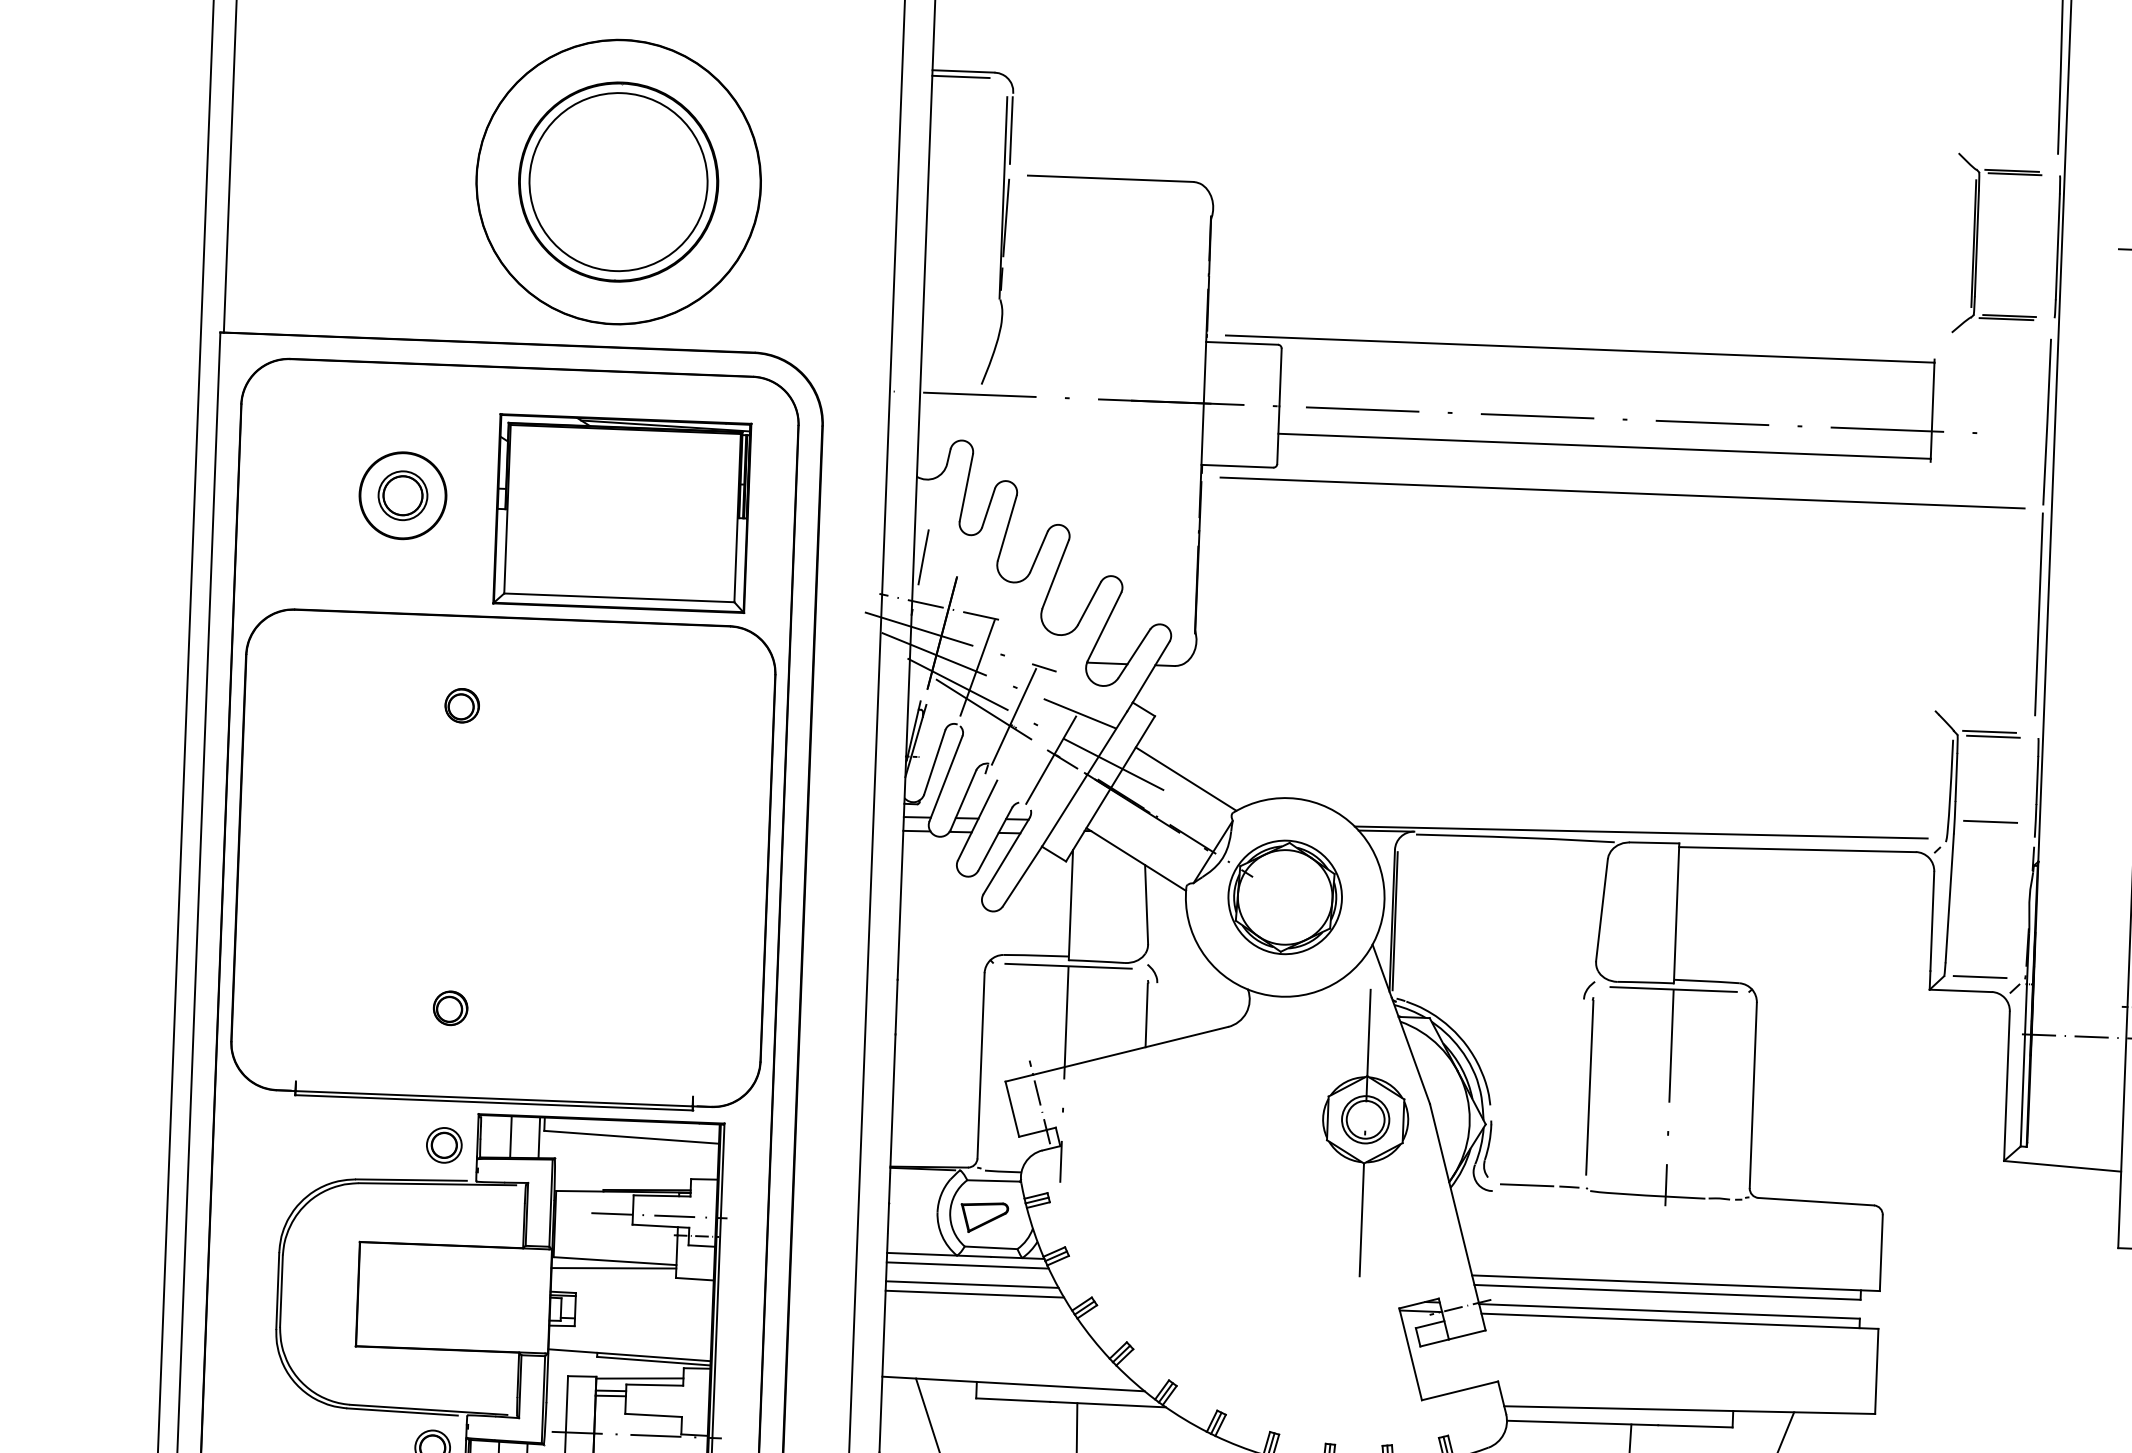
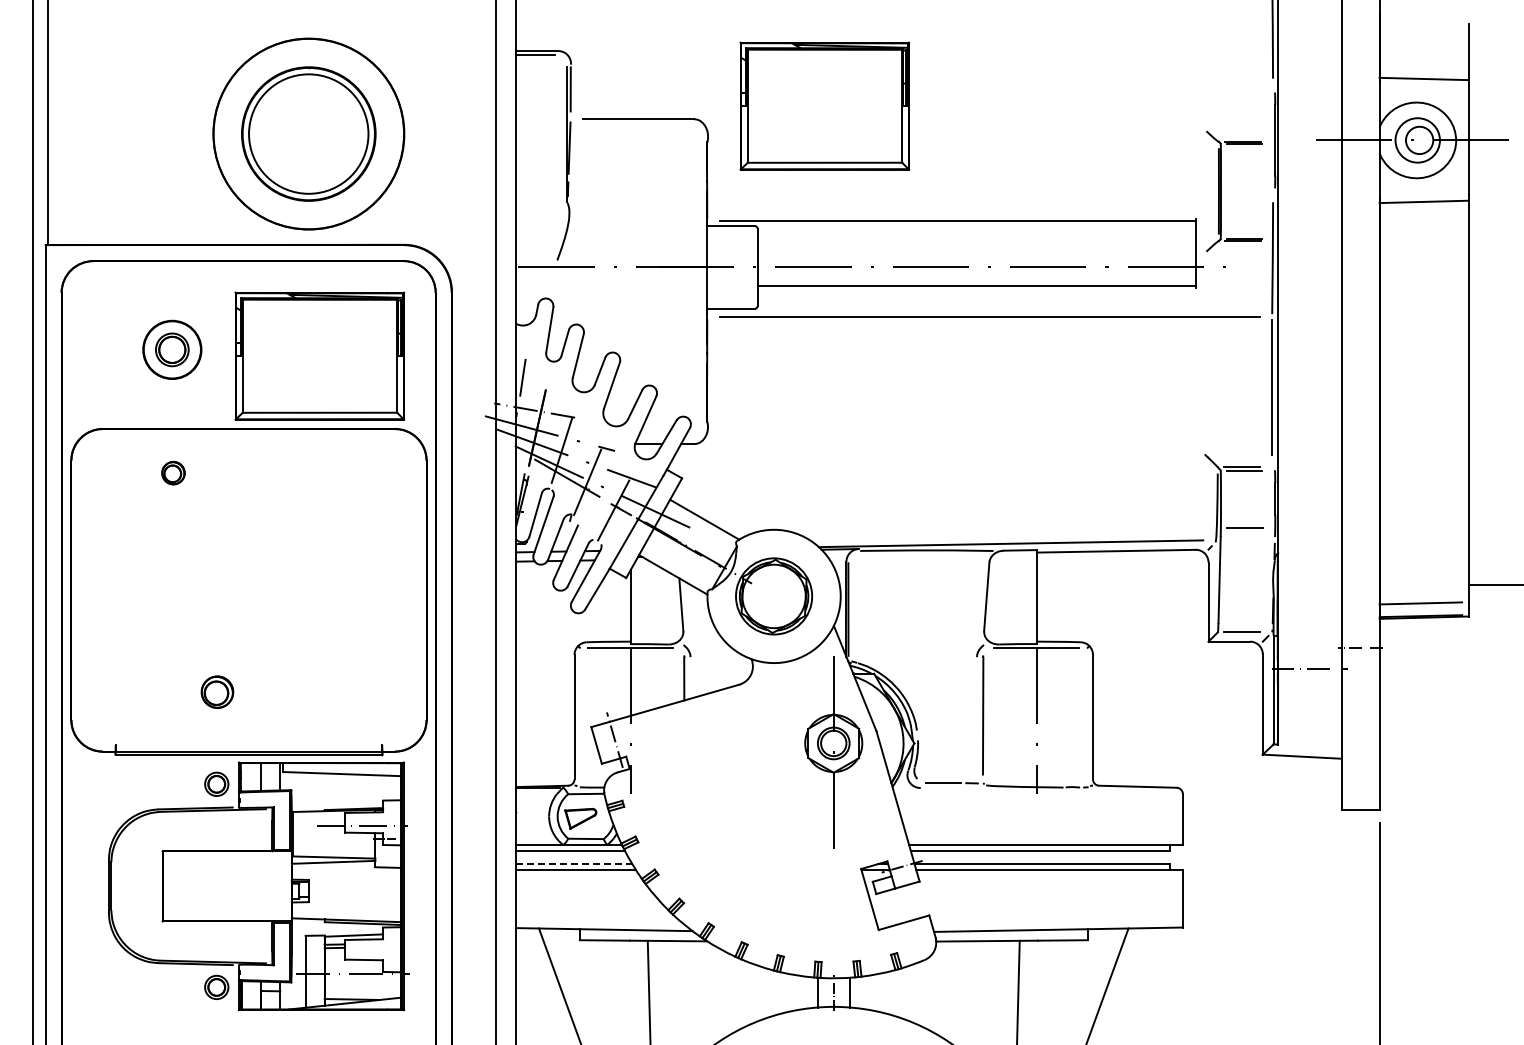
part: (1388, 169) -> (824, 105), added
part: (1977, 242) -> (1221, 190), moved
part: (462, 706) -> (173, 473), moved
part: (450, 1008) -> (217, 692), size x1.4
line: (972, 1285) -> (574, 864), solid -> dashed

